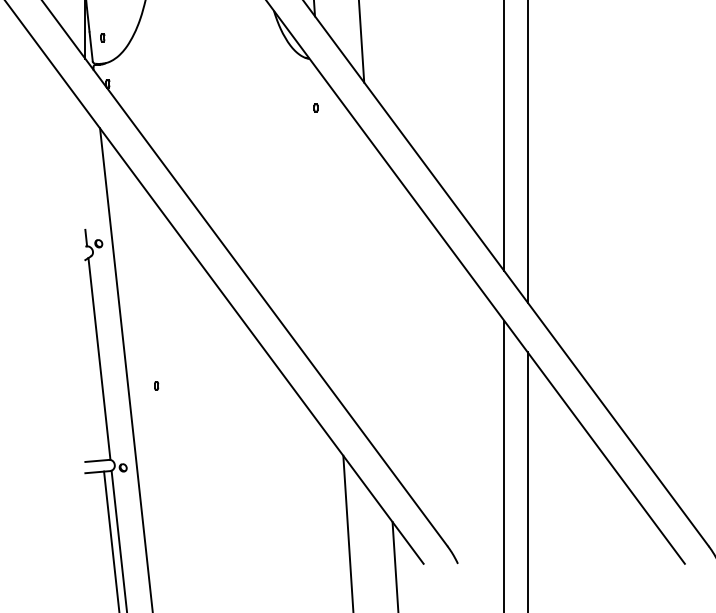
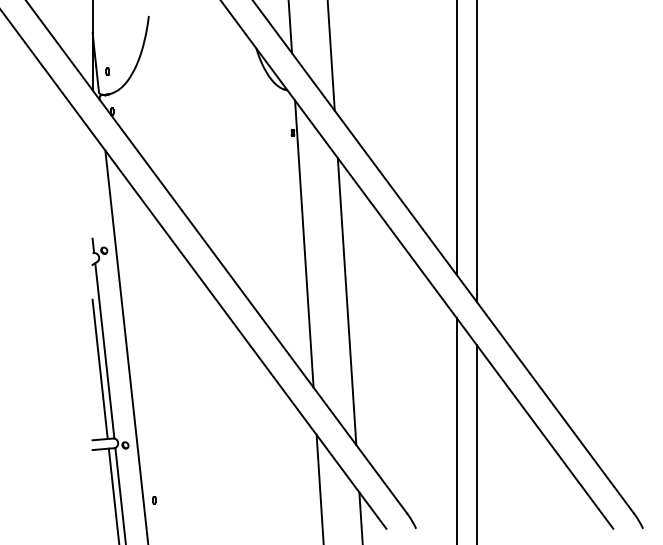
line: (329, 235) -> (304, 243), added
line: (377, 302) -> (346, 301), added
line: (93, 379) -> (99, 368), added
part: (156, 386) -> (154, 500), moved

